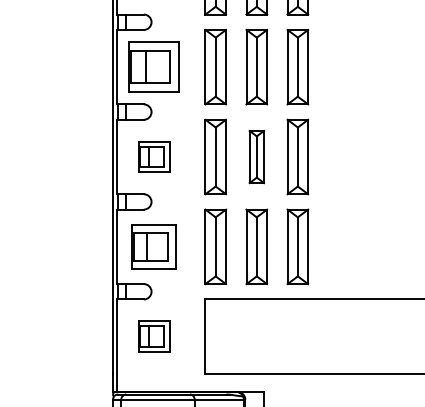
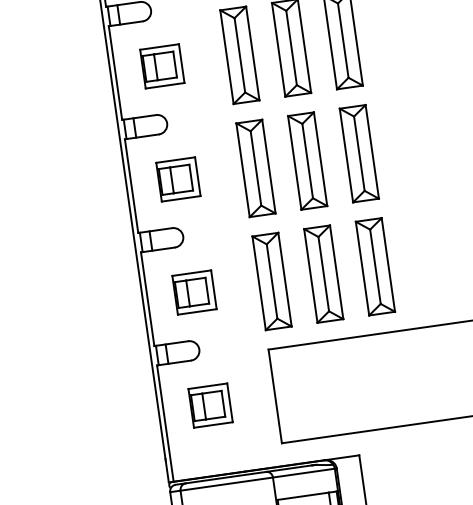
part: (154, 67) -> (162, 66), size x0.62
part: (256, 156) -> (307, 160), size x1.43
part: (154, 246) -> (194, 292), size x0.71

